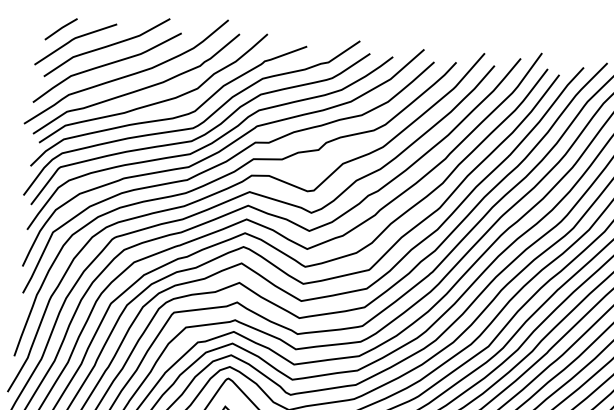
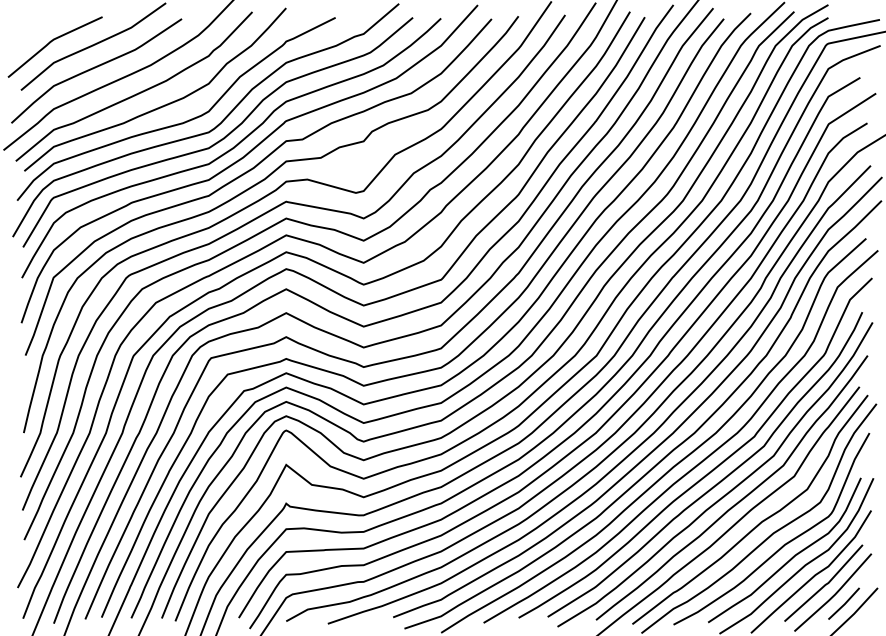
line: (61, 29) -> (35, 30), removed

